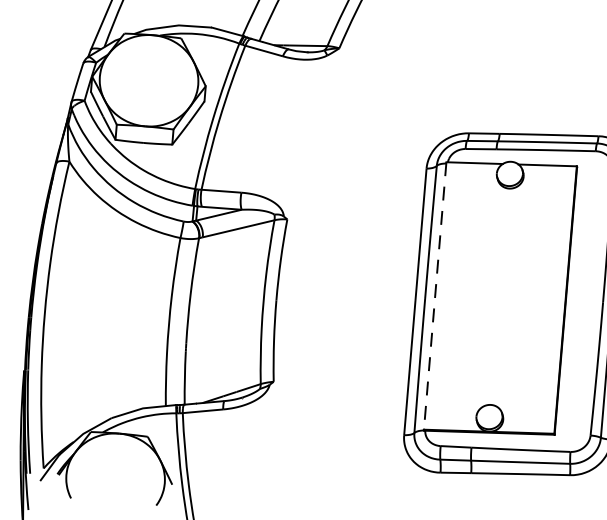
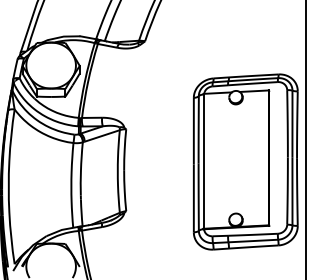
line: (435, 296) -> (203, 161), dashed -> solid

